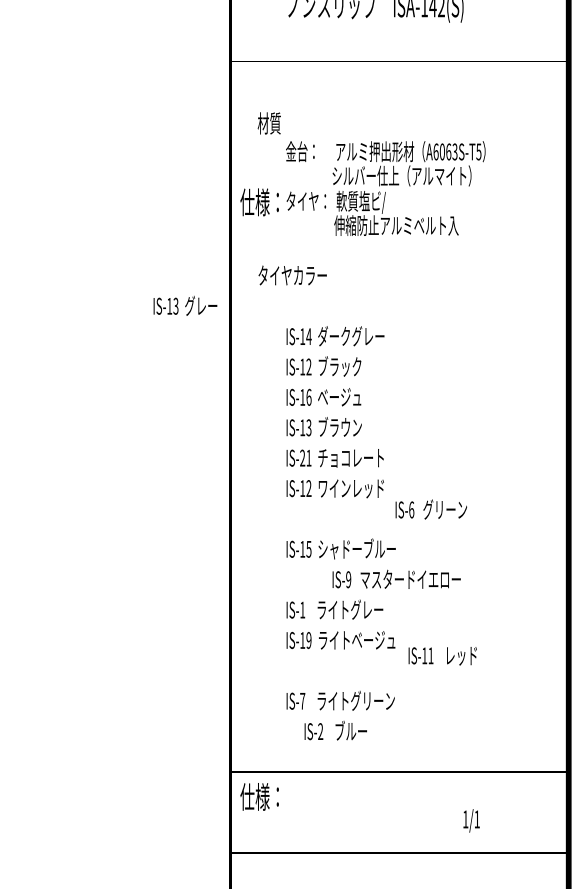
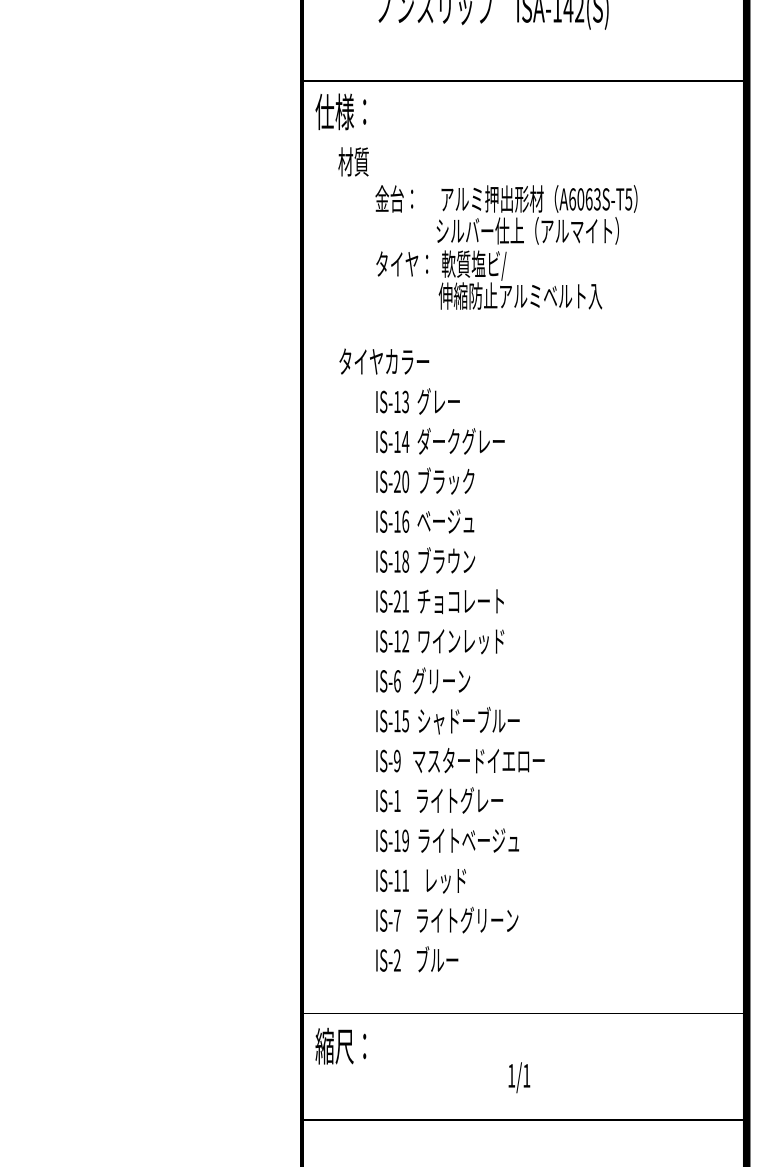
text: (259, 202) -> (340, 112), moved
text: (185, 305) -> (418, 400), moved
text: (305, 366) -> (401, 481), IS-12 -> IS-20
text: (308, 427) -> (405, 561), IS-13 -> IS-18
text: (430, 509) -> (422, 680), moved
text: (396, 578) -> (460, 759), moved
text: (442, 656) -> (420, 881), moved
text: (335, 730) -> (416, 959), moved
text: (254, 796) -> (334, 1045), 仕様： -> 縮尺：
text: (471, 820) -> (519, 1077), moved

